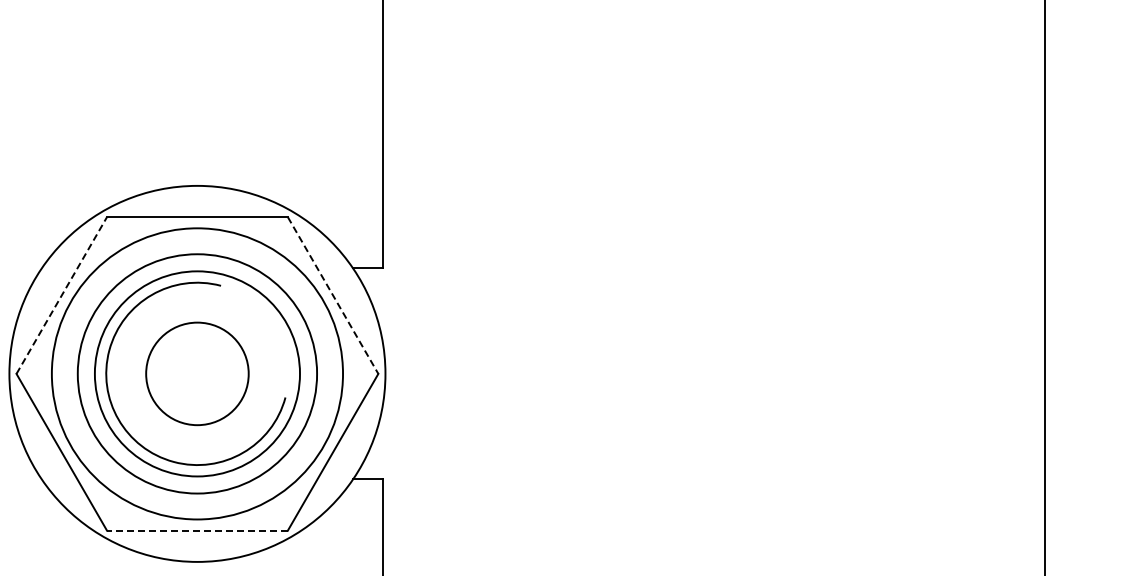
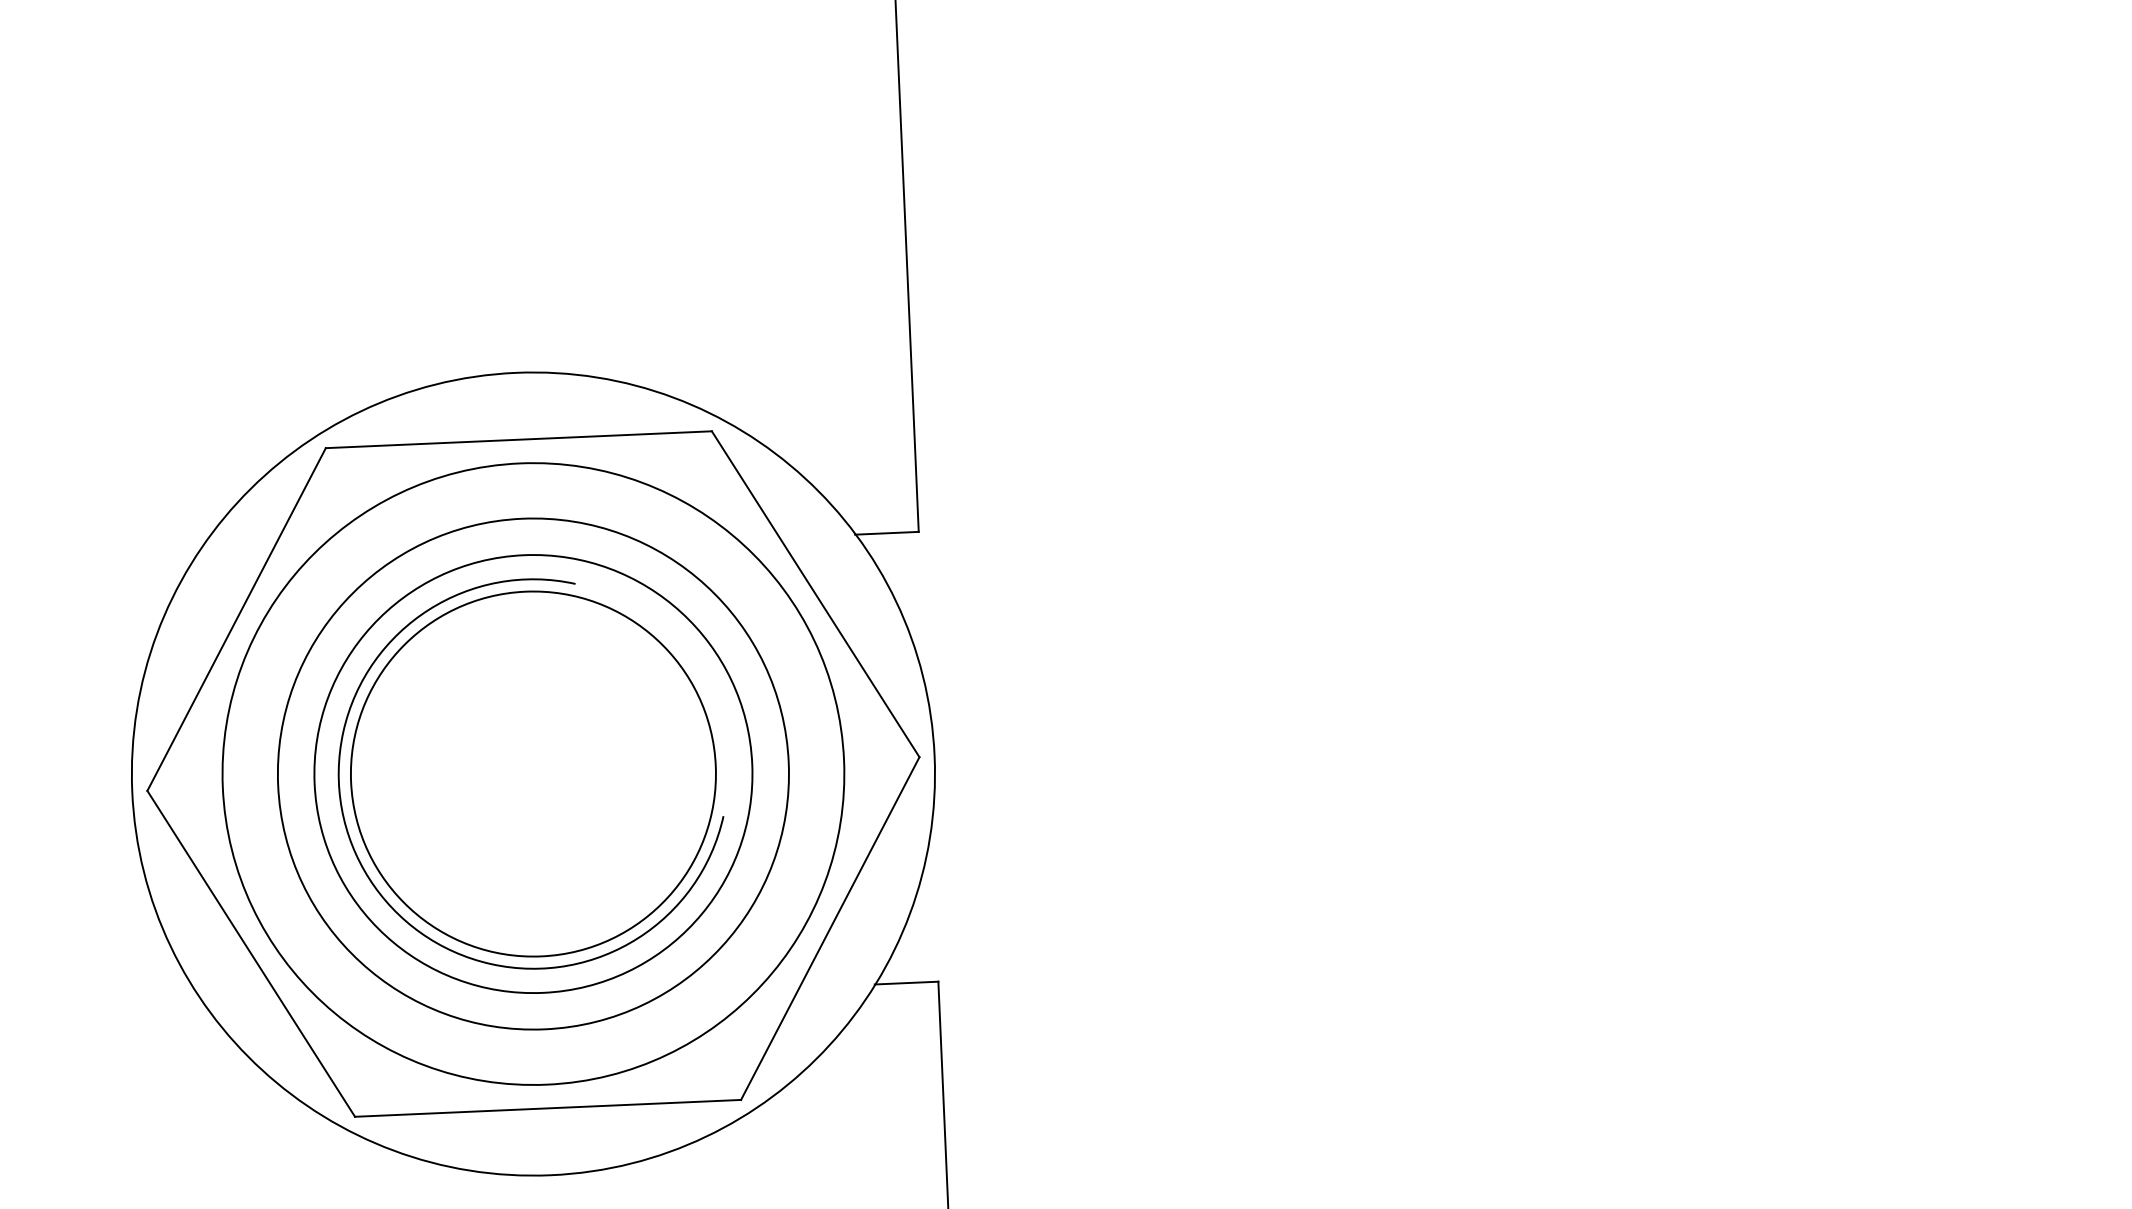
line: (62, 295) -> (238, 619), dashed -> solid
line: (333, 295) -> (816, 594), dashed -> solid
circle: (196, 373) -> (531, 773), size x1.67
line: (196, 530) -> (546, 1108), dashed -> solid

